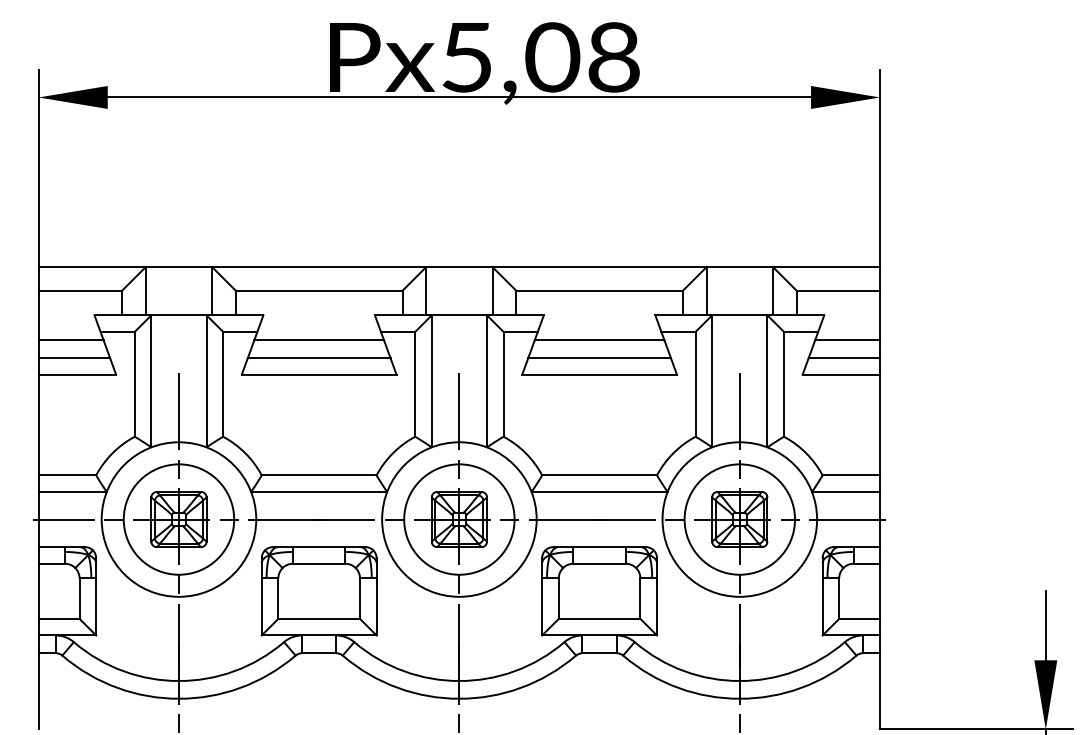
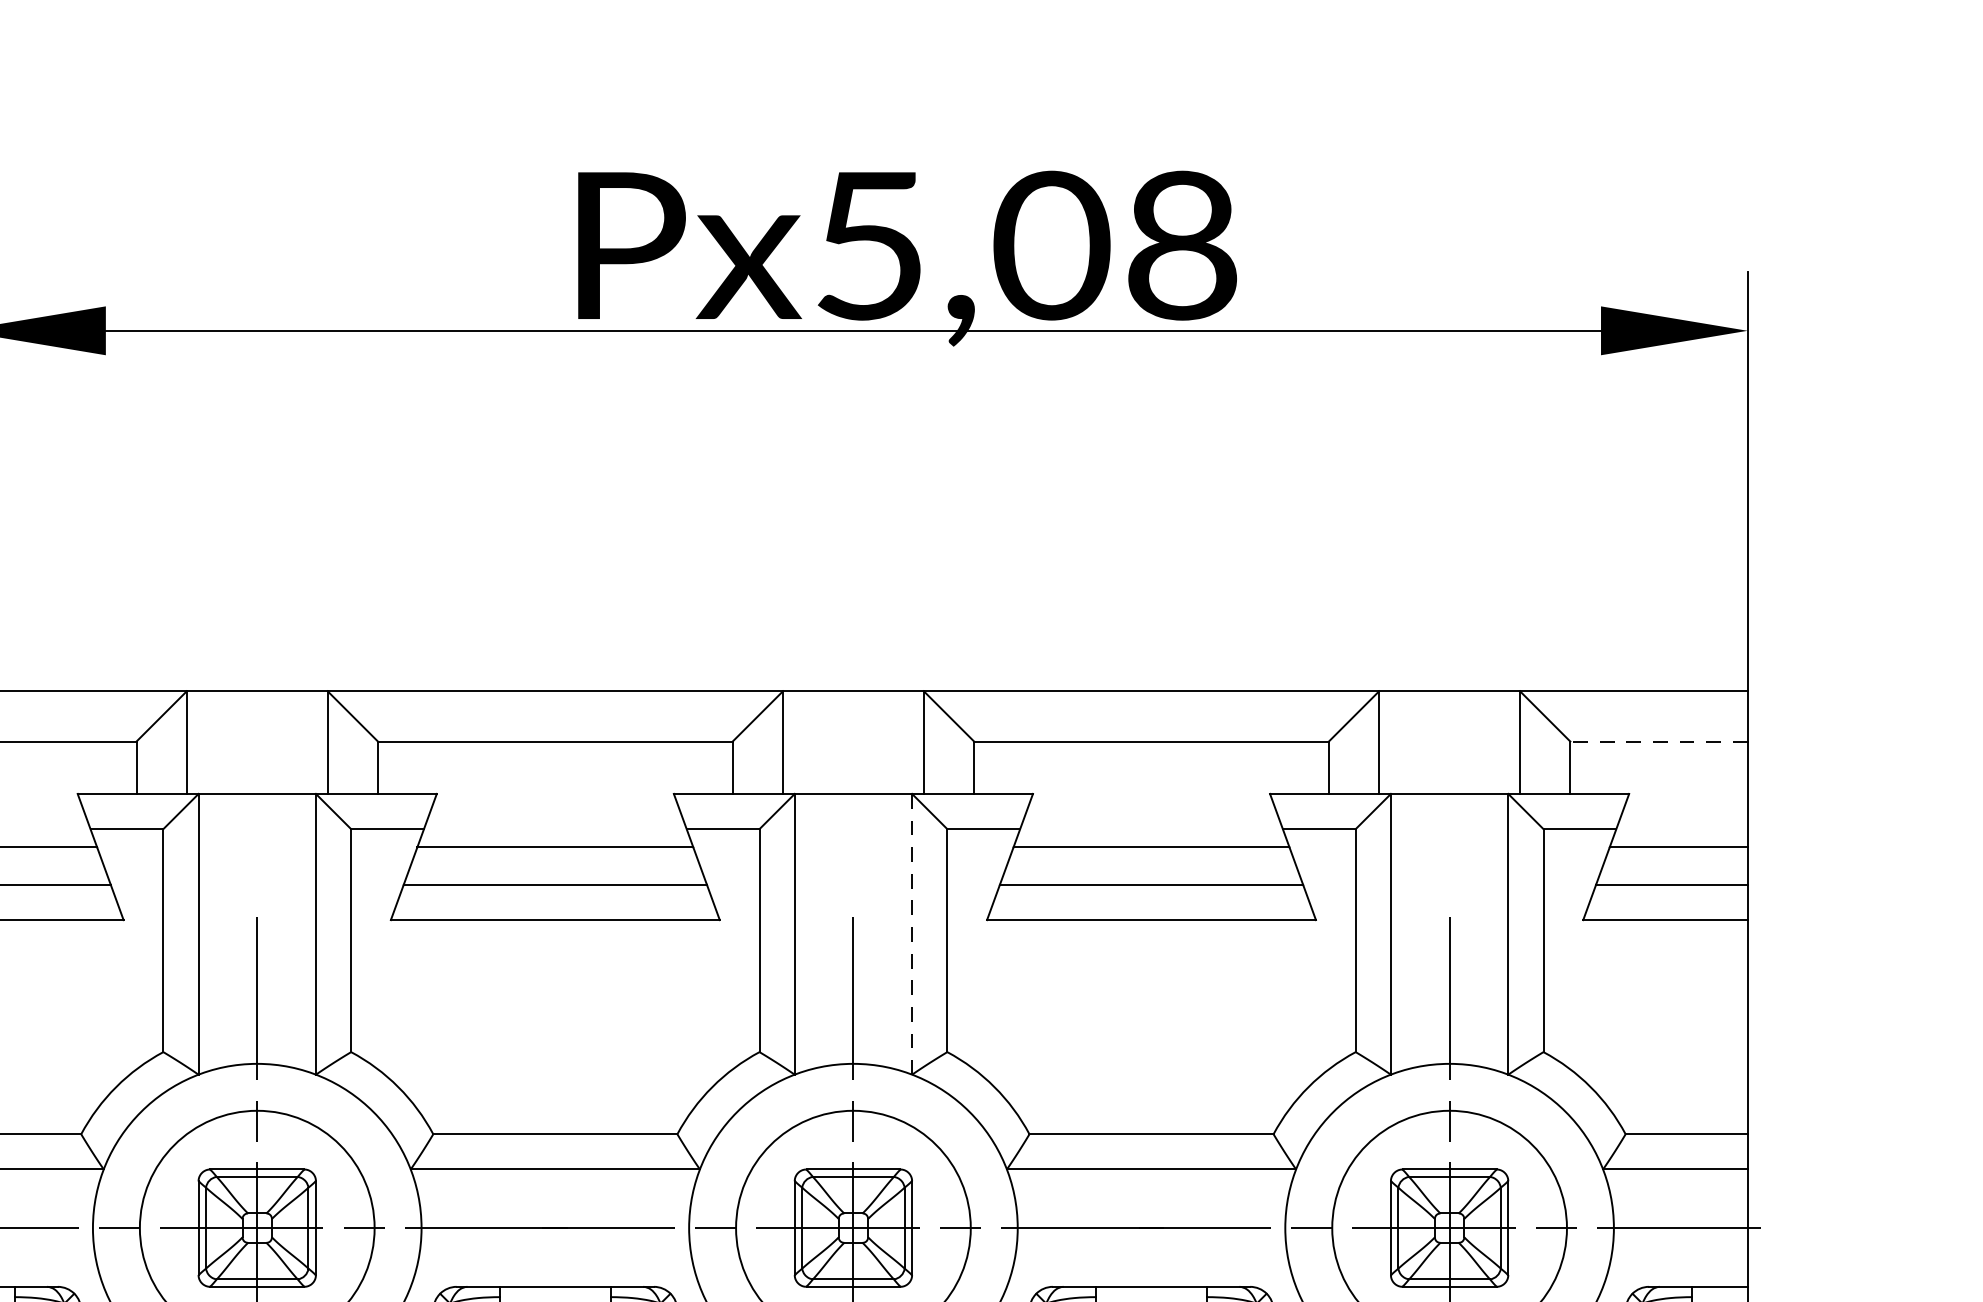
line: (838, 290) -> (1659, 741), solid -> dashed
line: (487, 381) -> (913, 934), solid -> dashed

